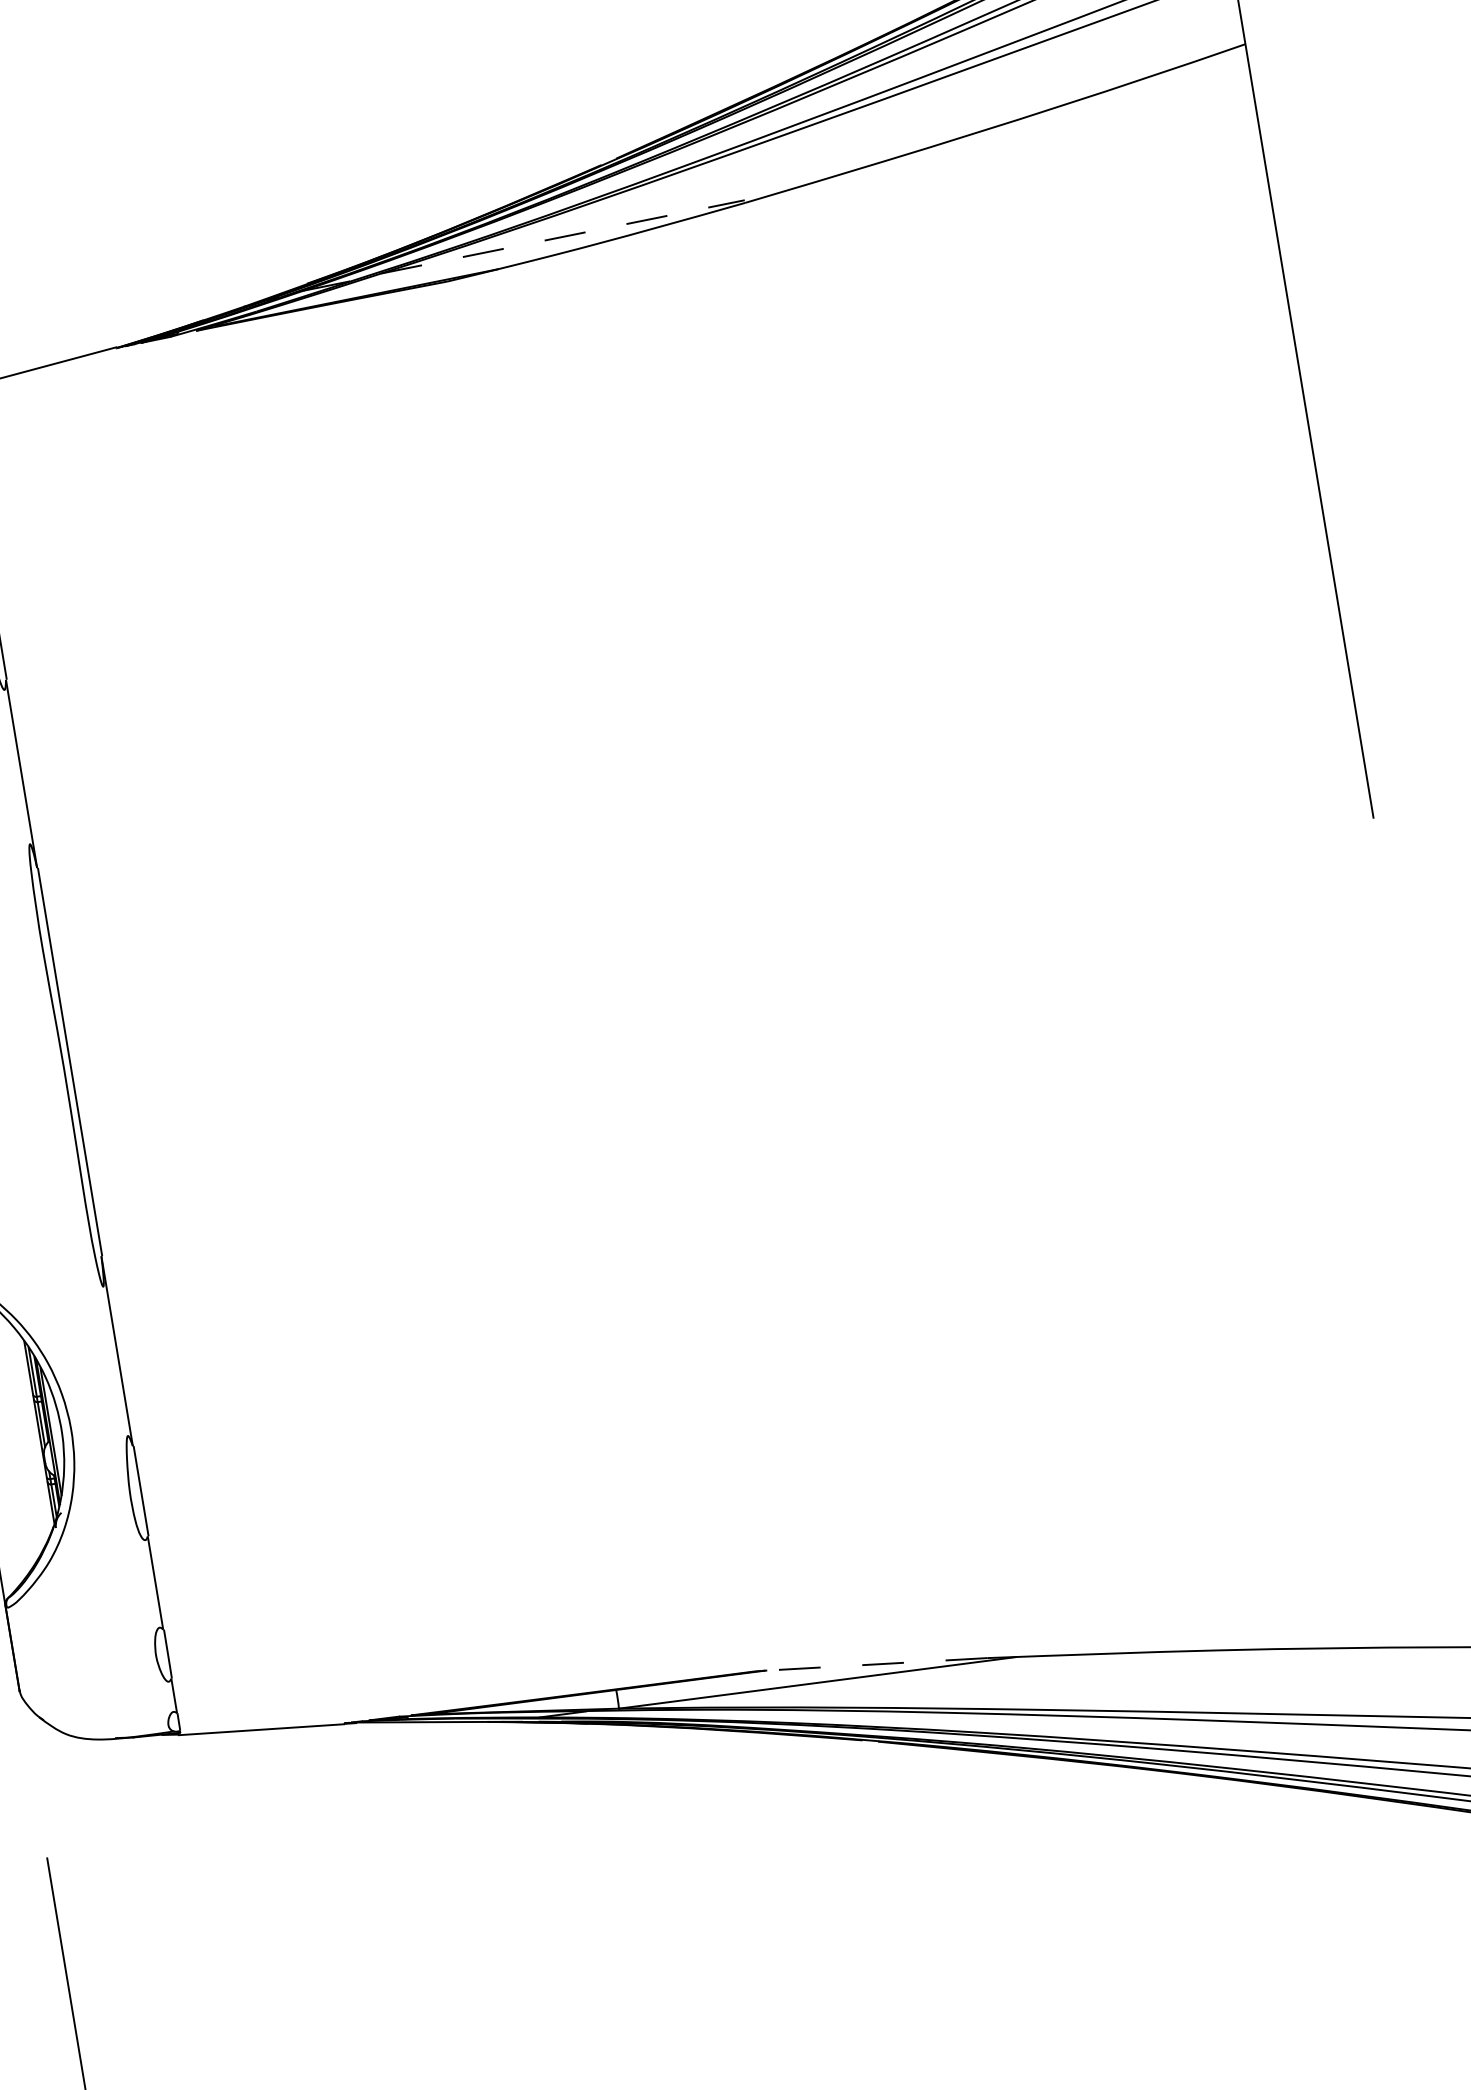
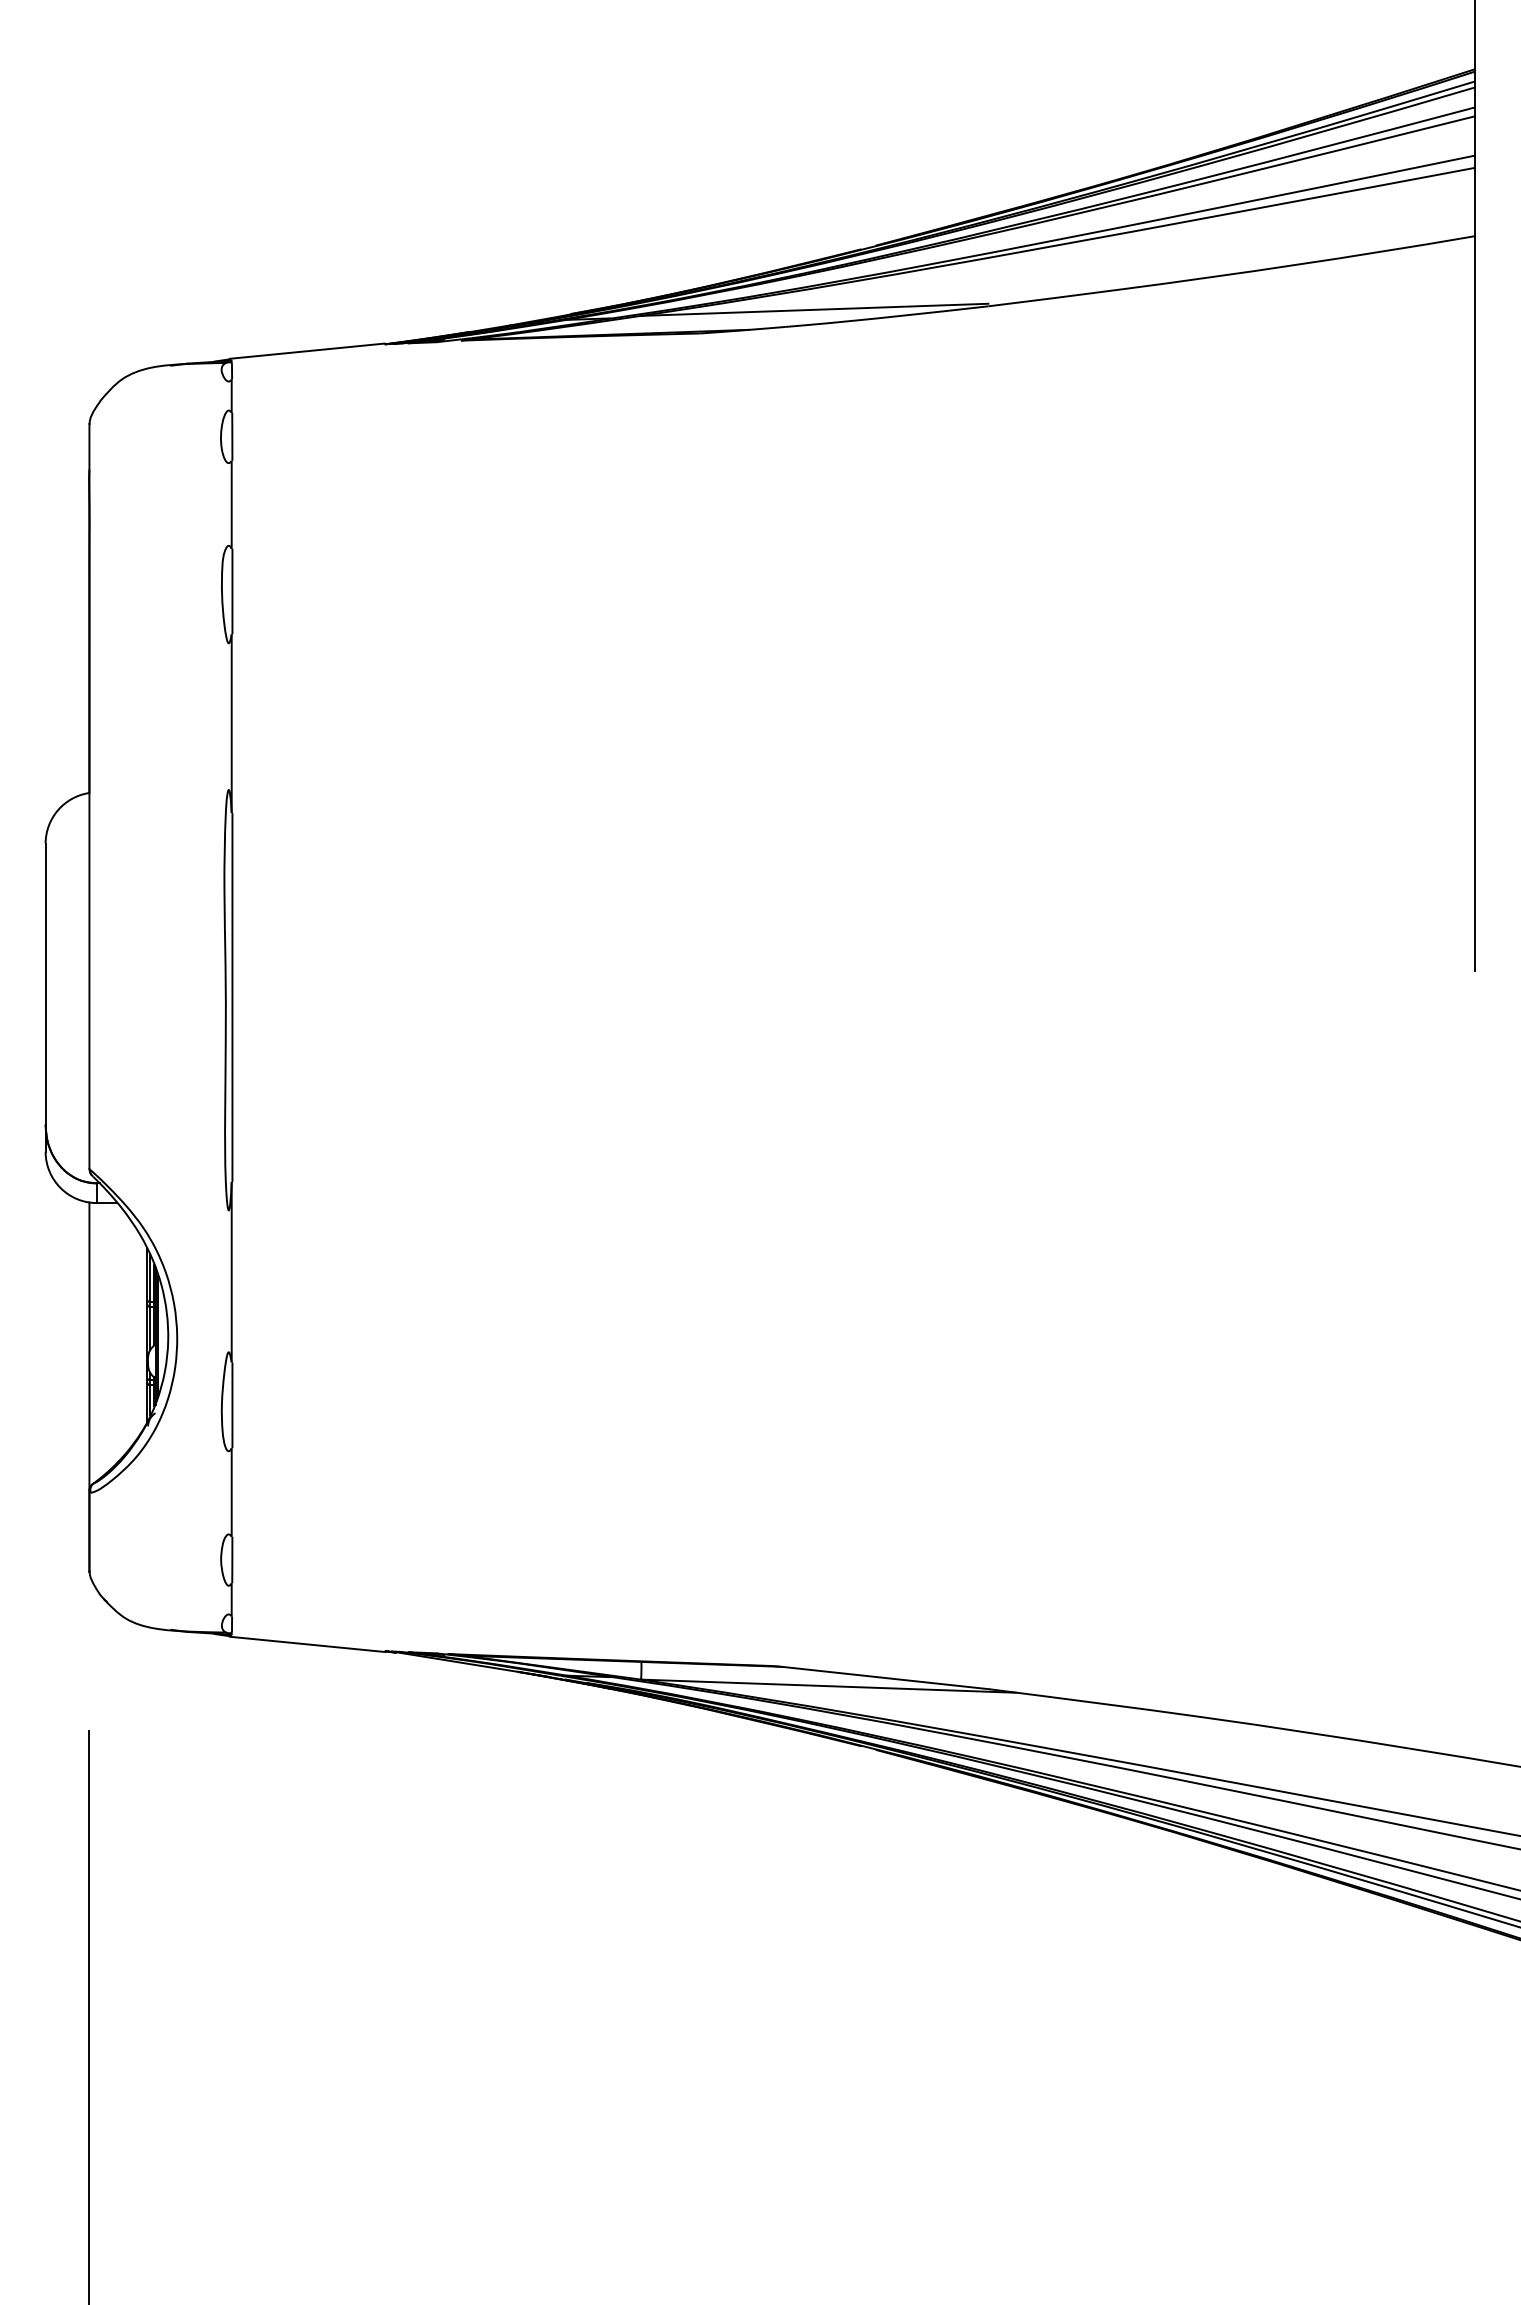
line: (562, 236) -> (814, 309), dashed -> solid
line: (877, 1664) -> (886, 1678), dashed -> solid

